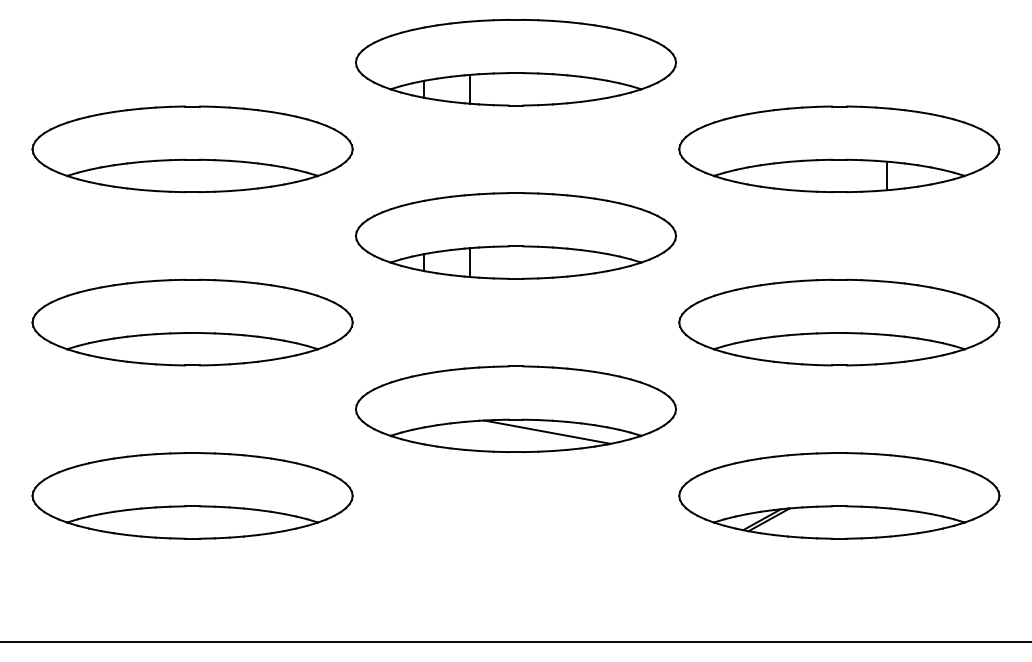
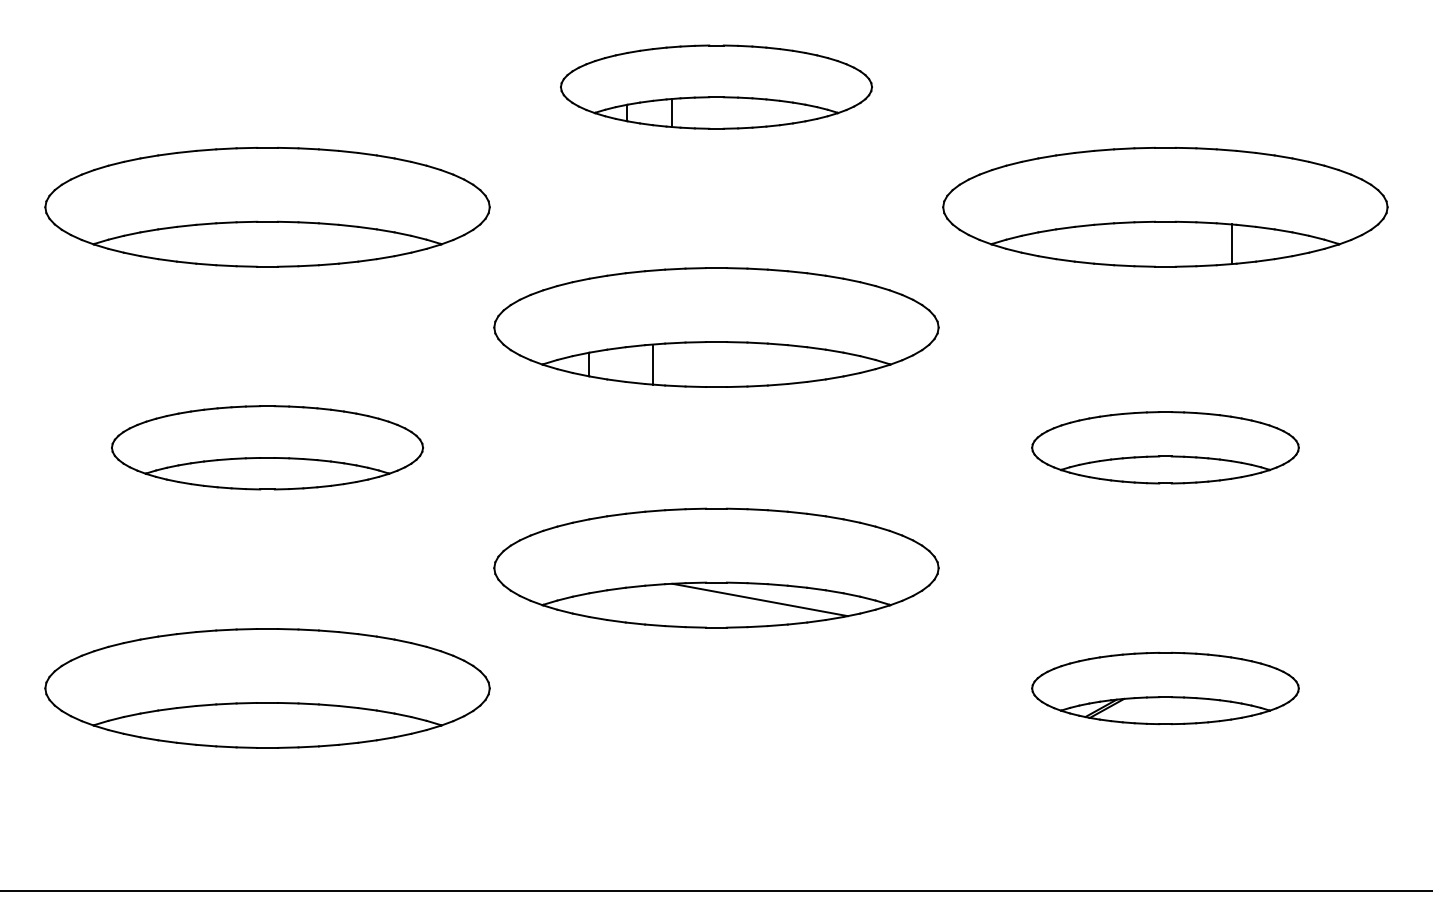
part: (515, 62) -> (715, 86), size x0.7
part: (192, 322) -> (267, 447), size x0.7
part: (839, 322) -> (1165, 447), size x0.6
part: (839, 495) -> (1165, 687), size x0.6

